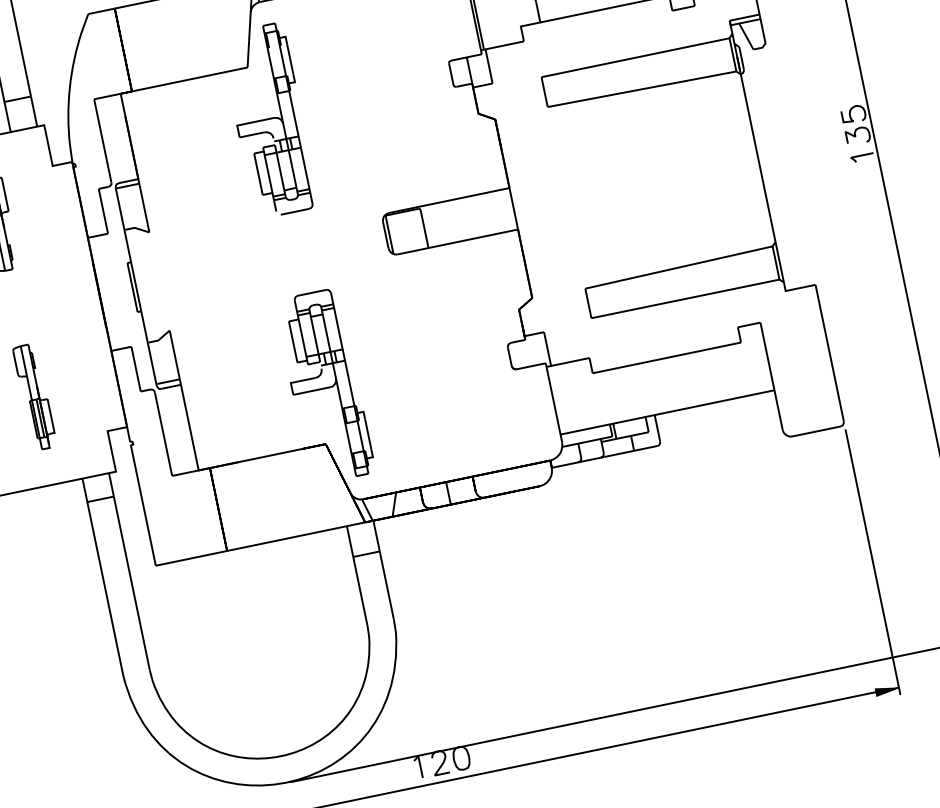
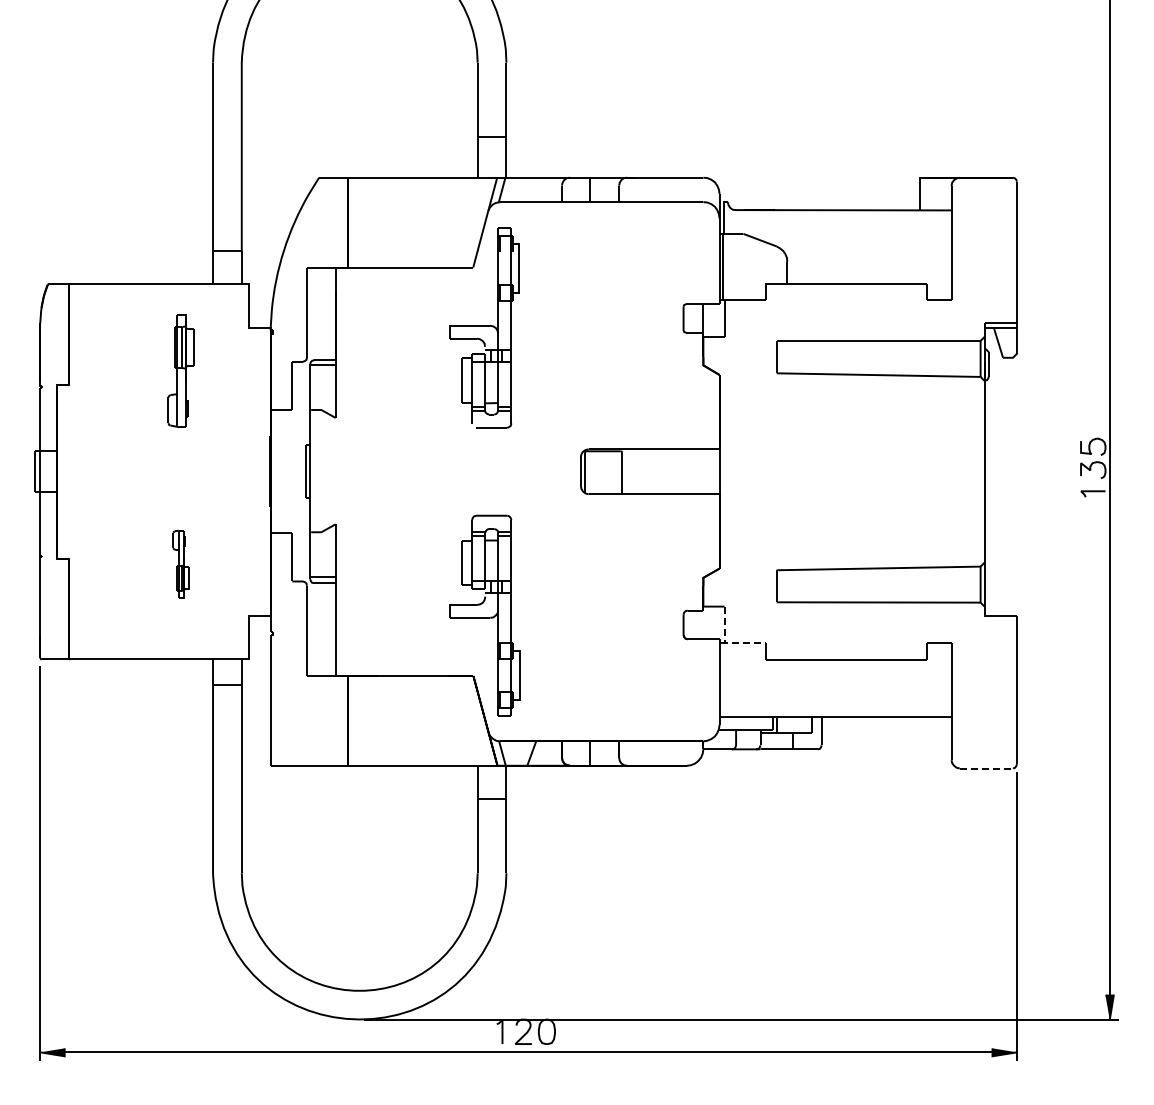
line: (552, 365) -> (726, 643), solid -> dashed
part: (34, 396) -> (180, 563), size x0.6
line: (816, 431) -> (986, 768), solid -> dashed

